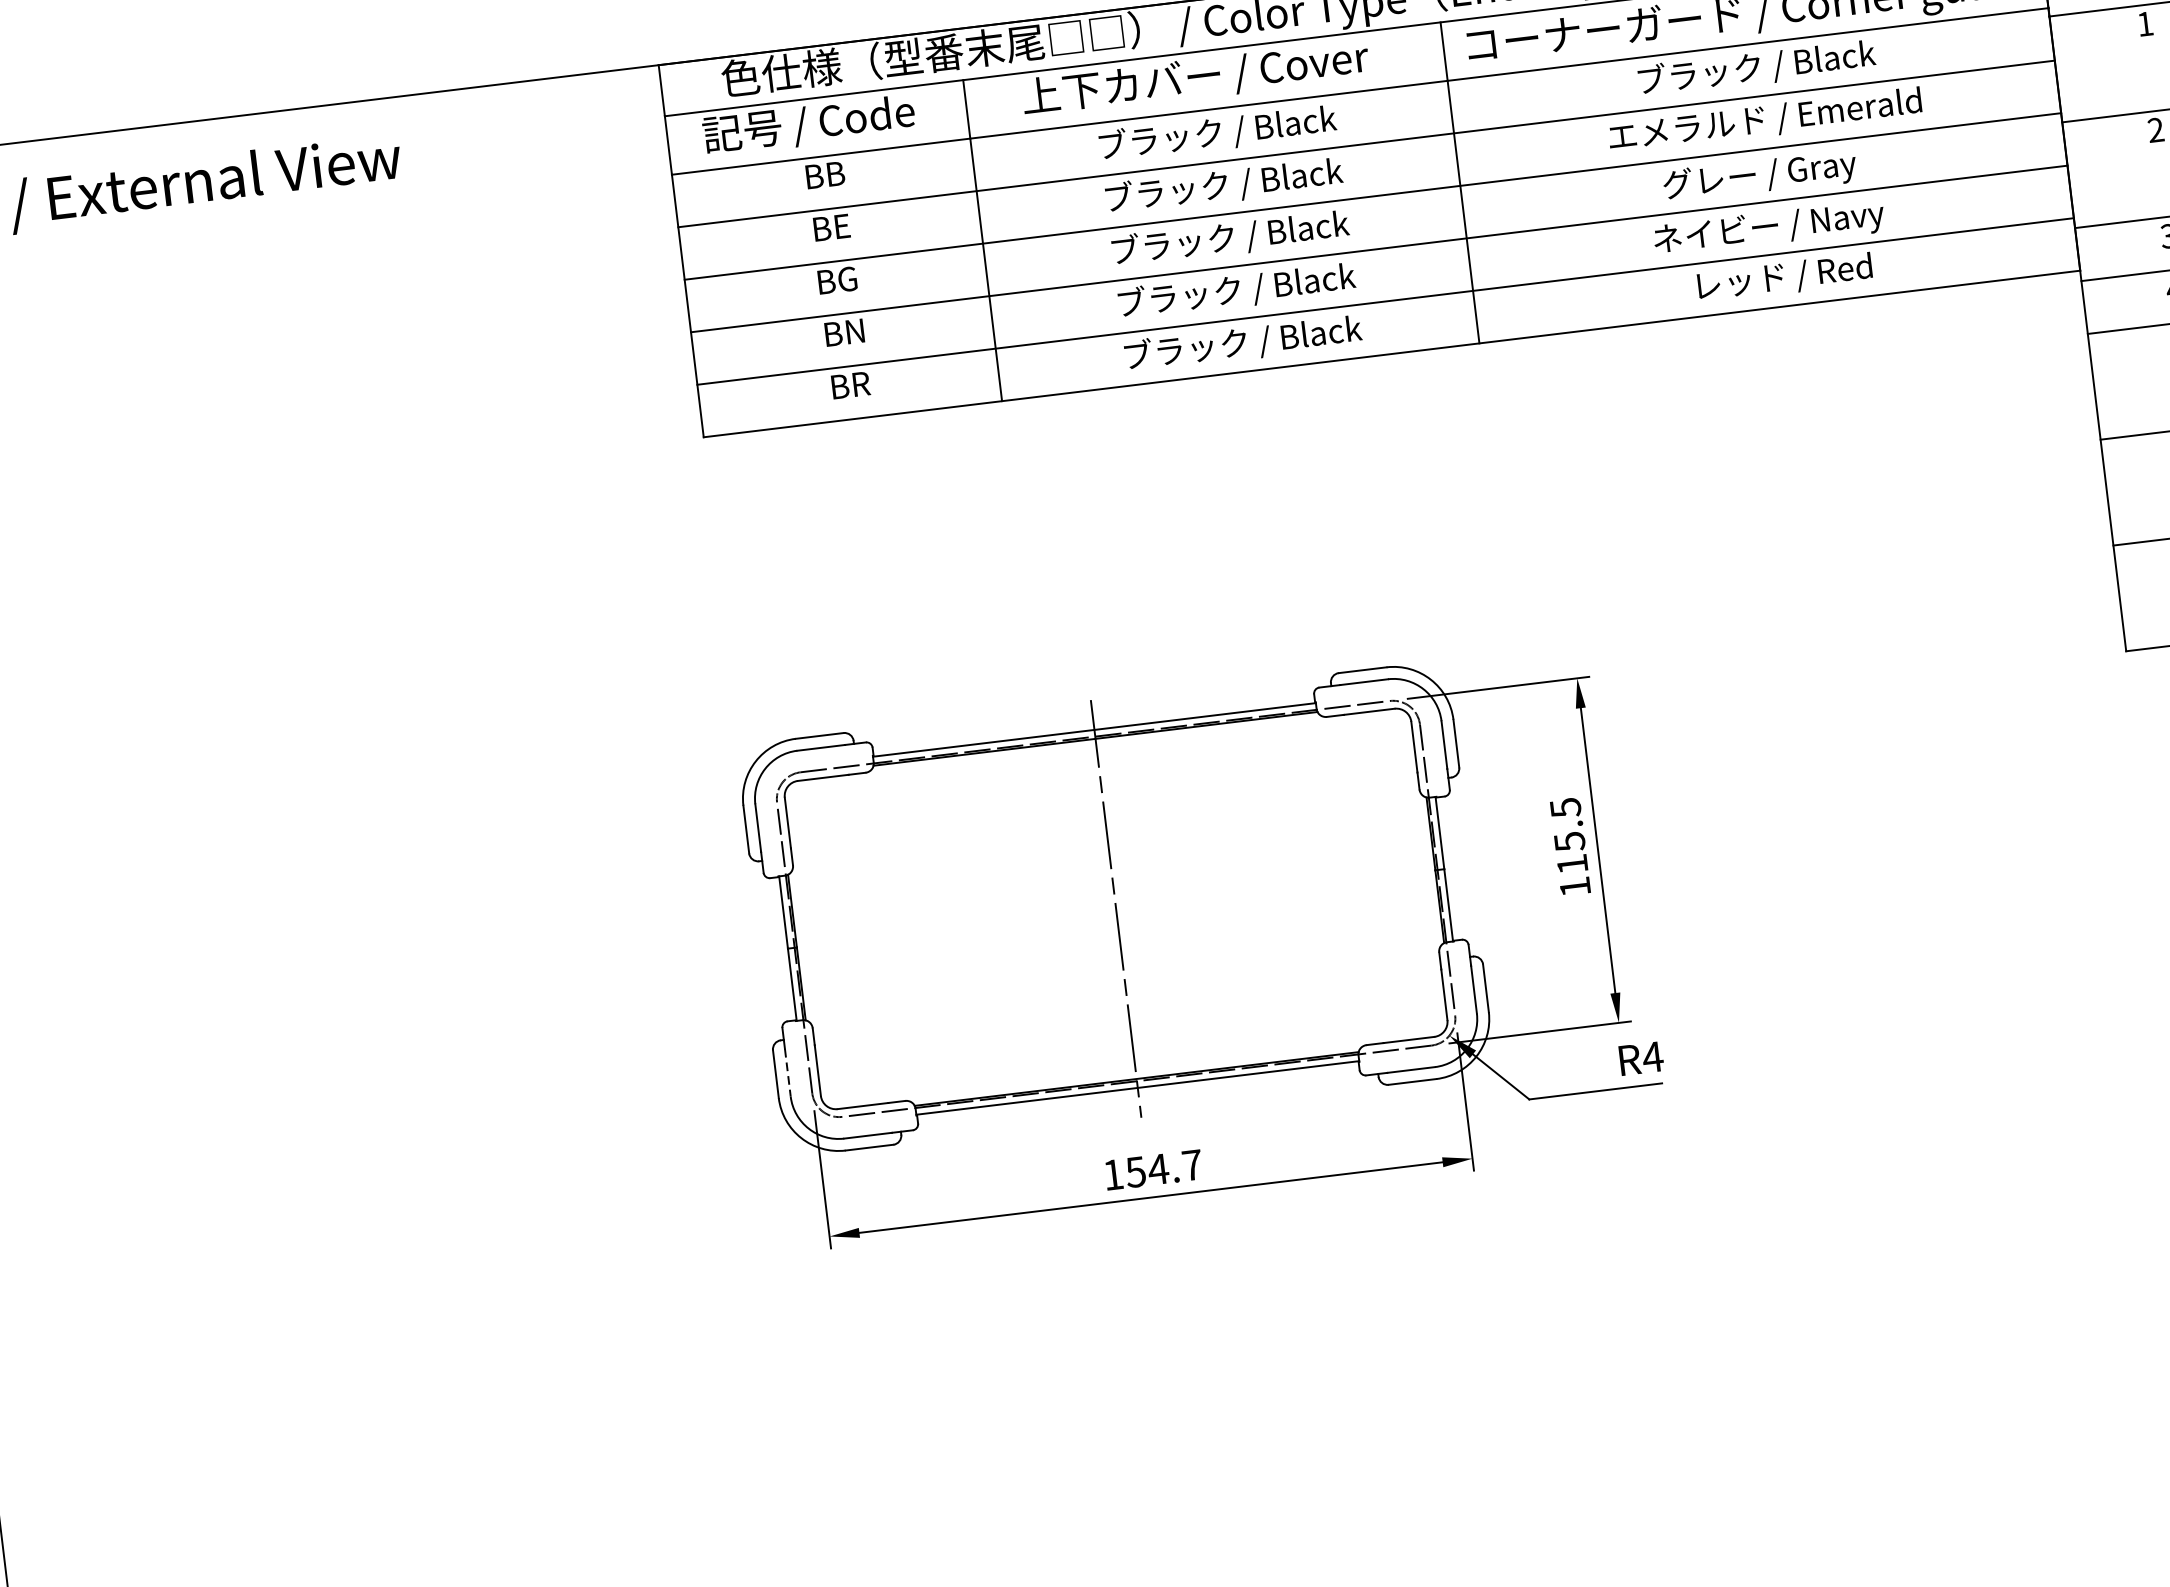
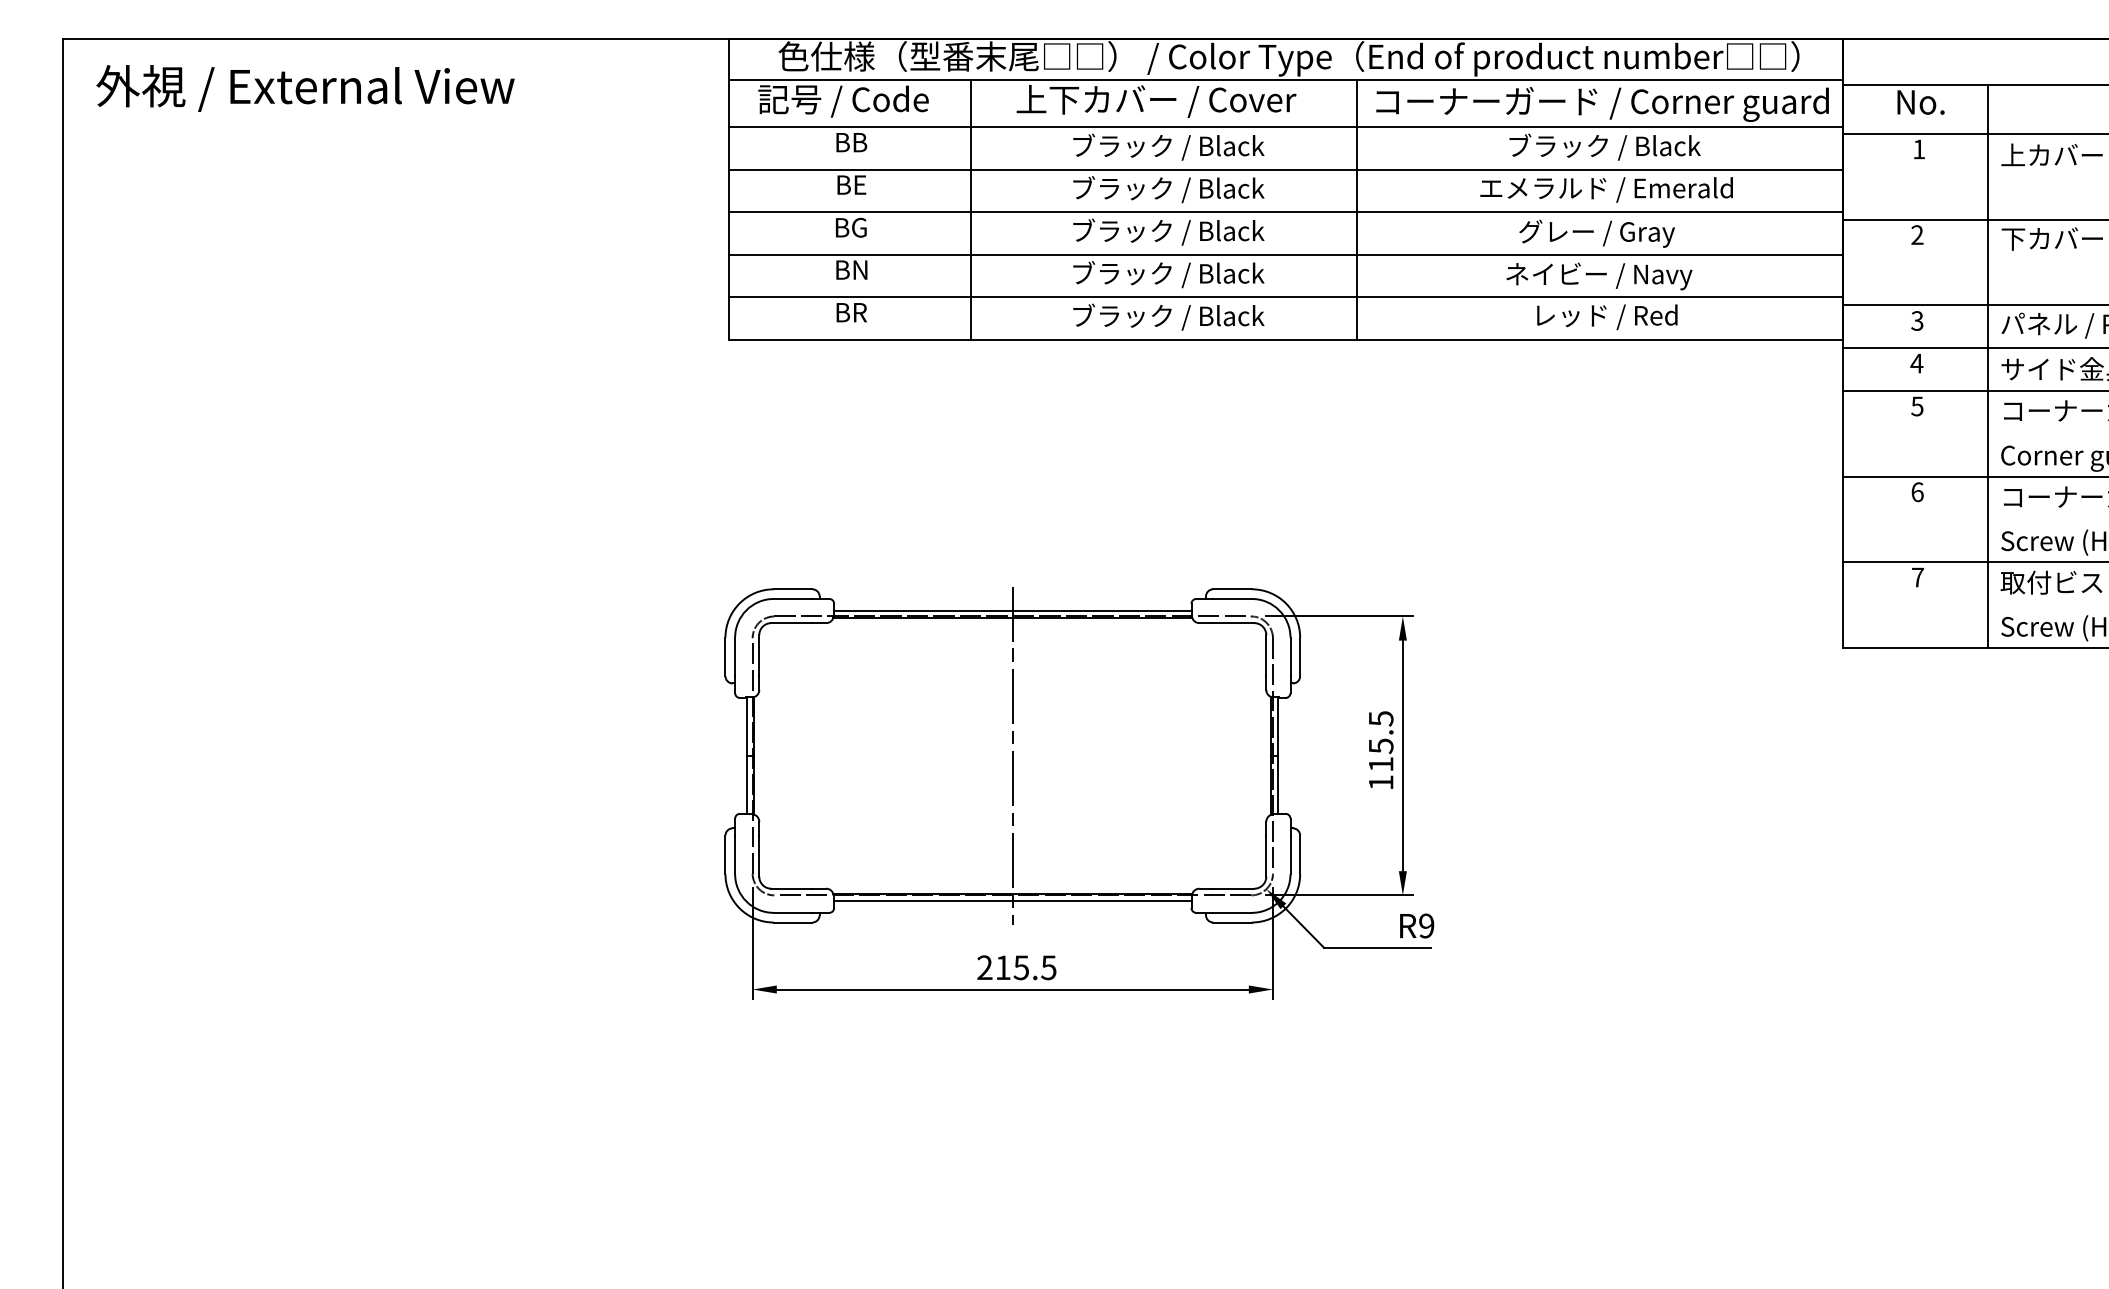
text: (1652, 1056) -> (1426, 925), R4 -> R9
line: (788, 1073) -> (735, 855), dashed -> solid
text: (1152, 1169) -> (1016, 967), 154.7 -> 215.5

